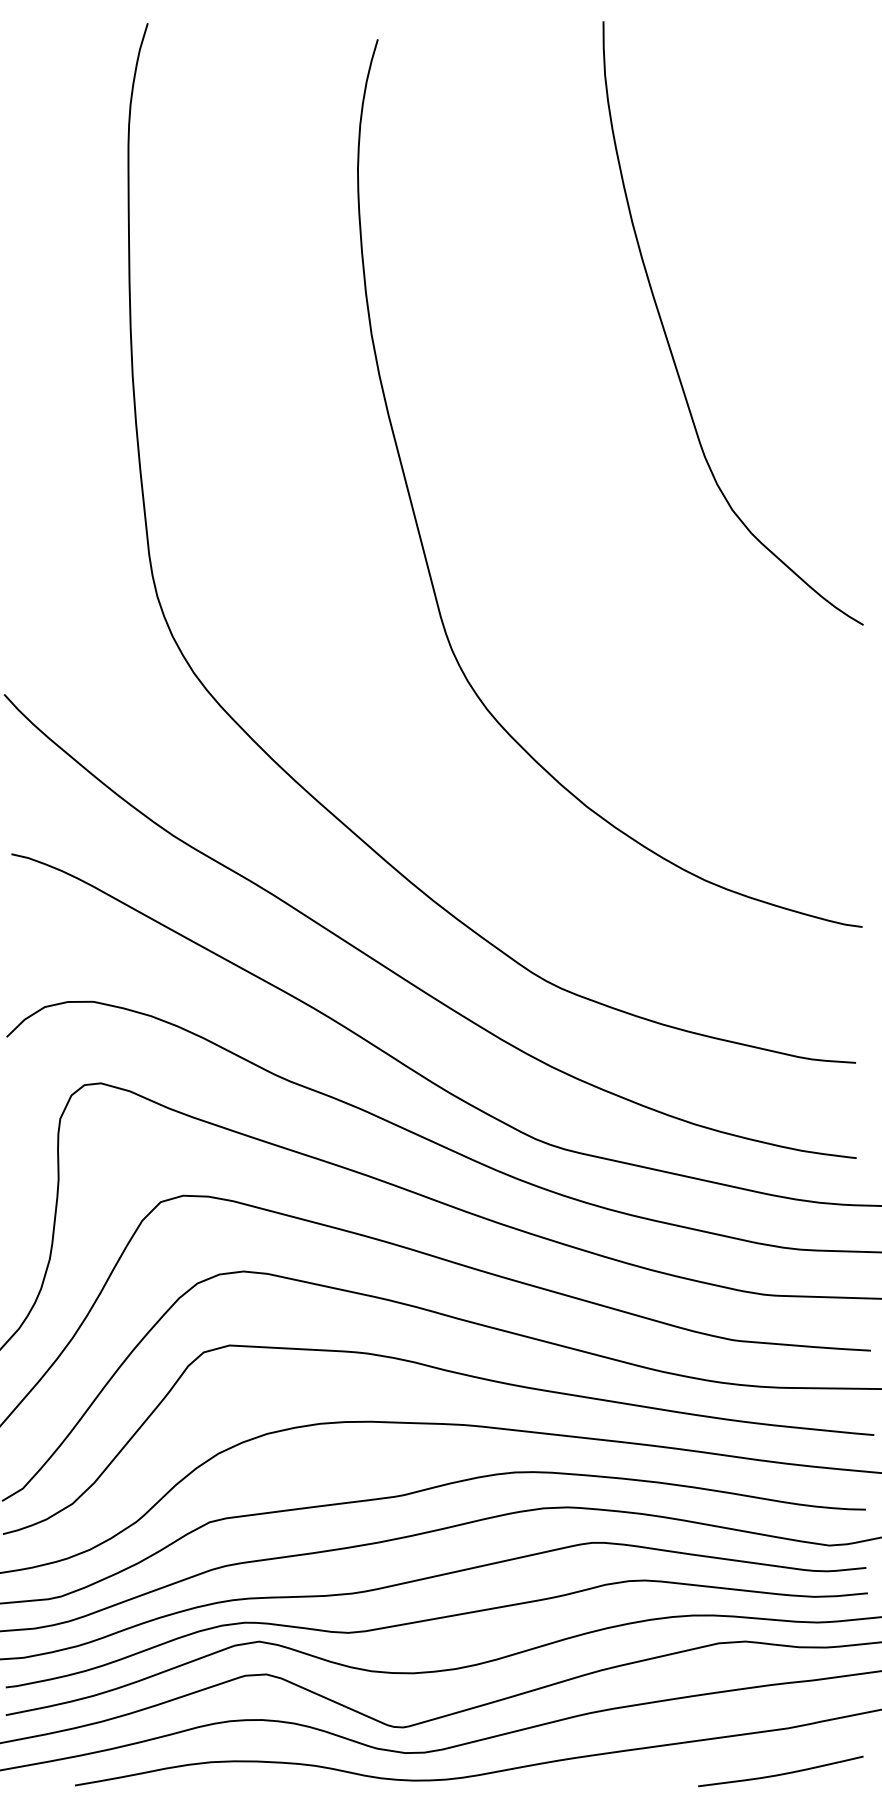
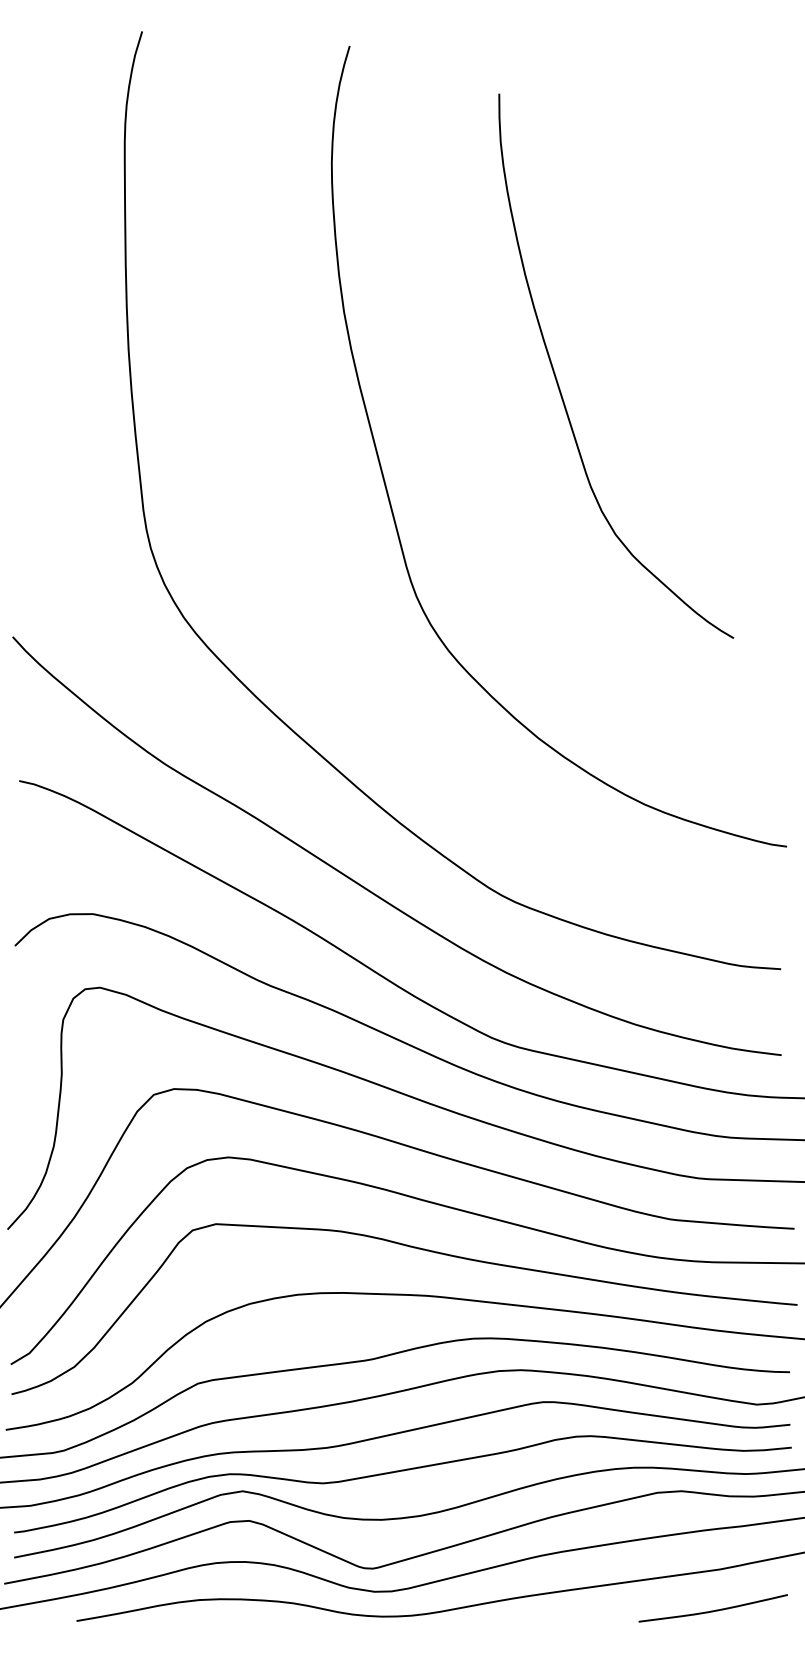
curve: (670, 344) -> (559, 385), moved

